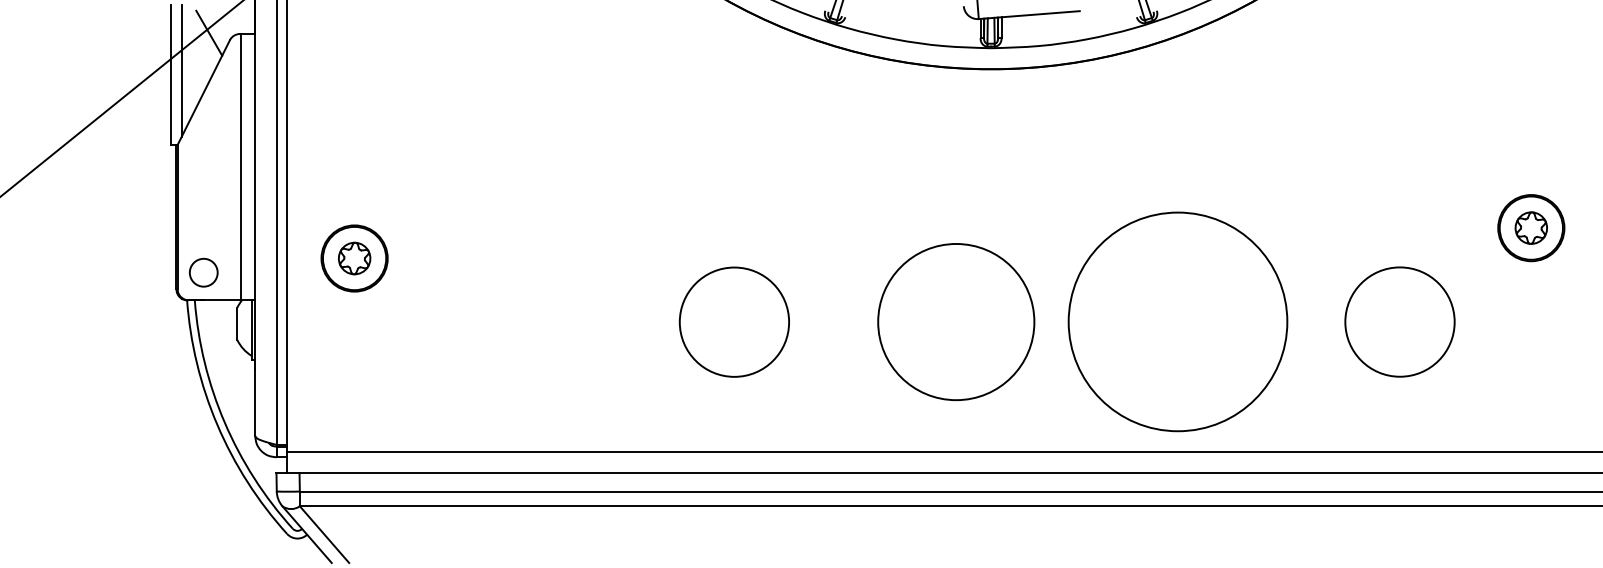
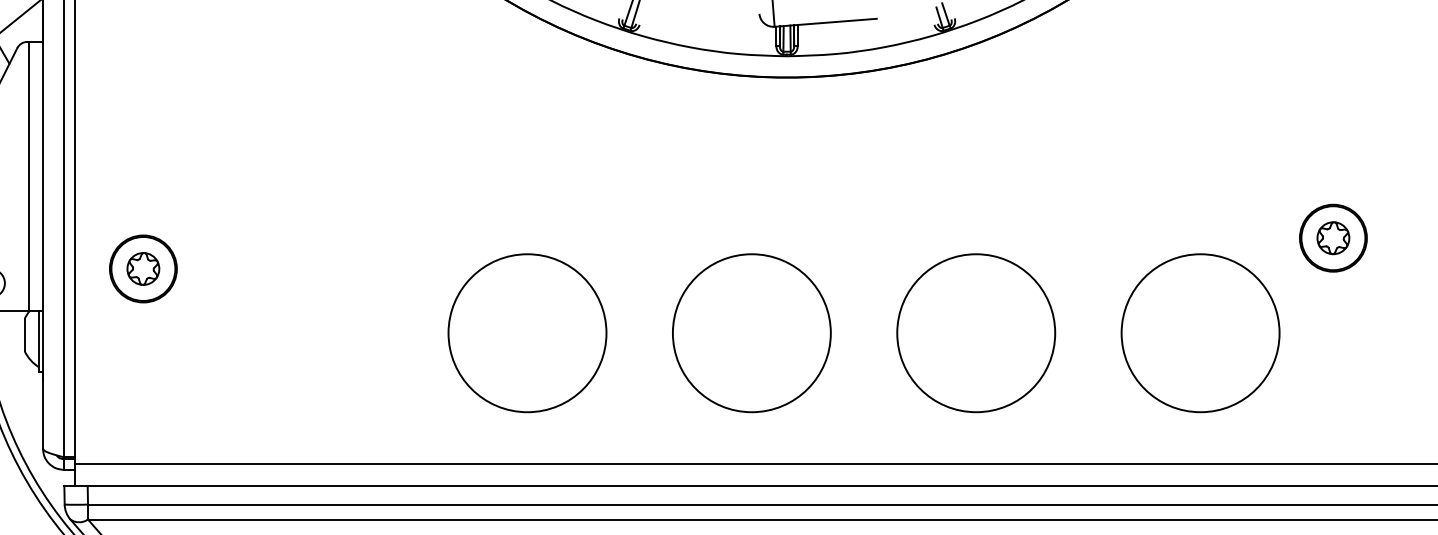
circle: (1399, 321) -> (1200, 332), size x1.43
circle: (734, 322) -> (527, 333), size x1.43
circle: (1178, 322) -> (976, 333), size x0.71

